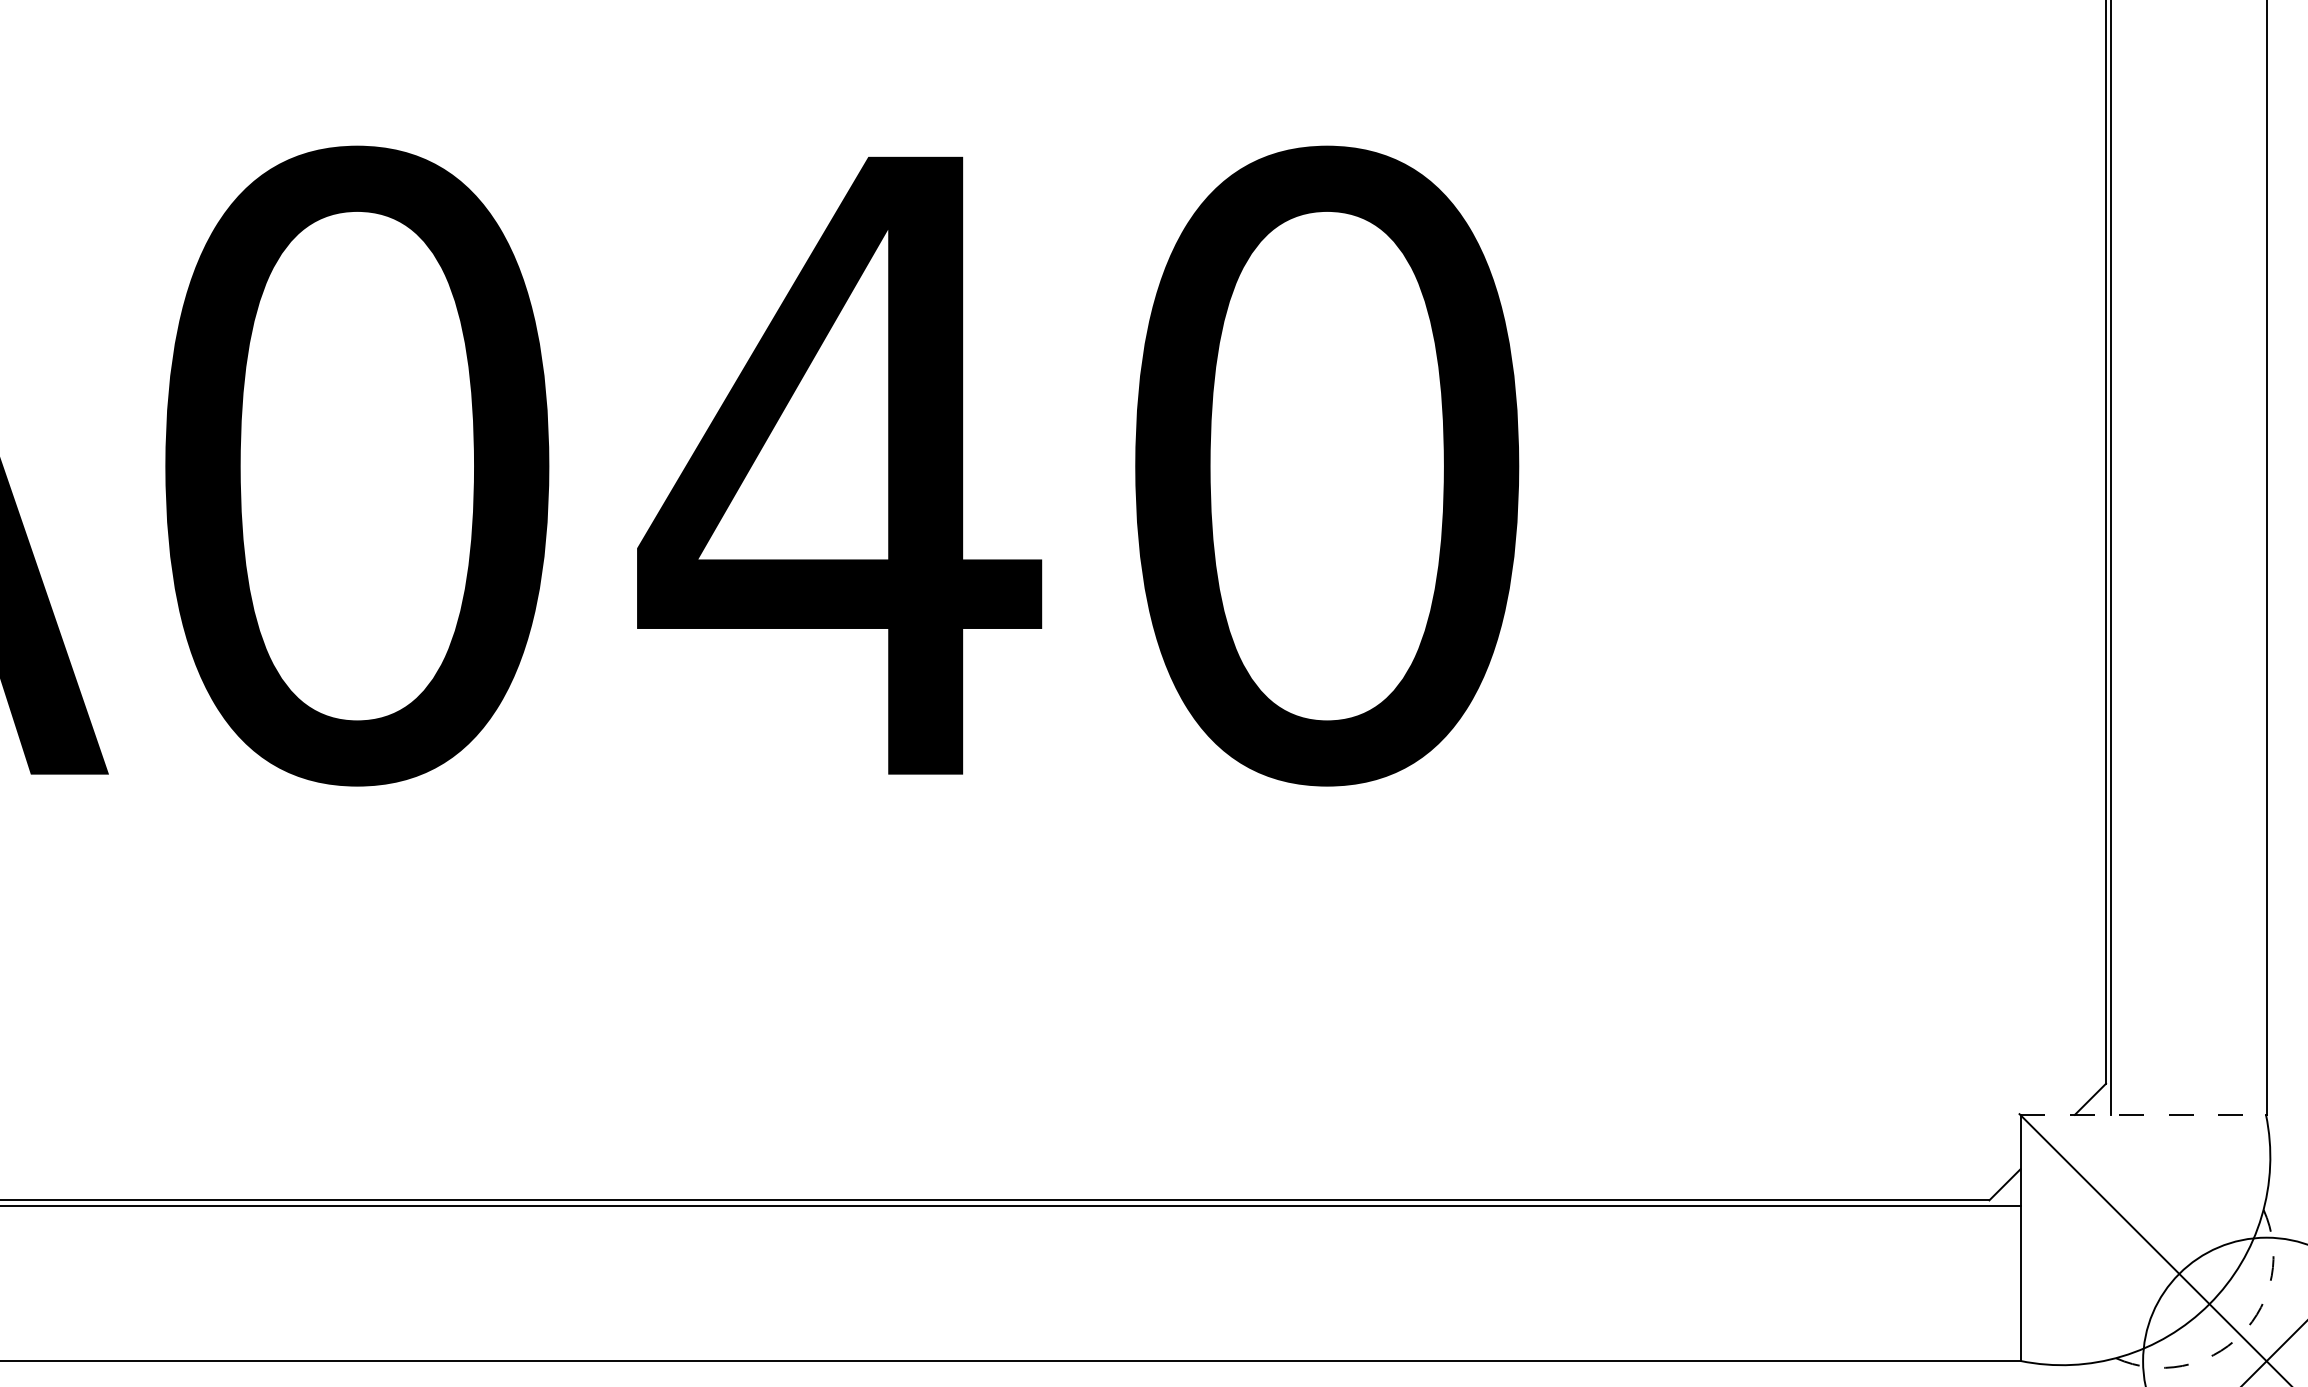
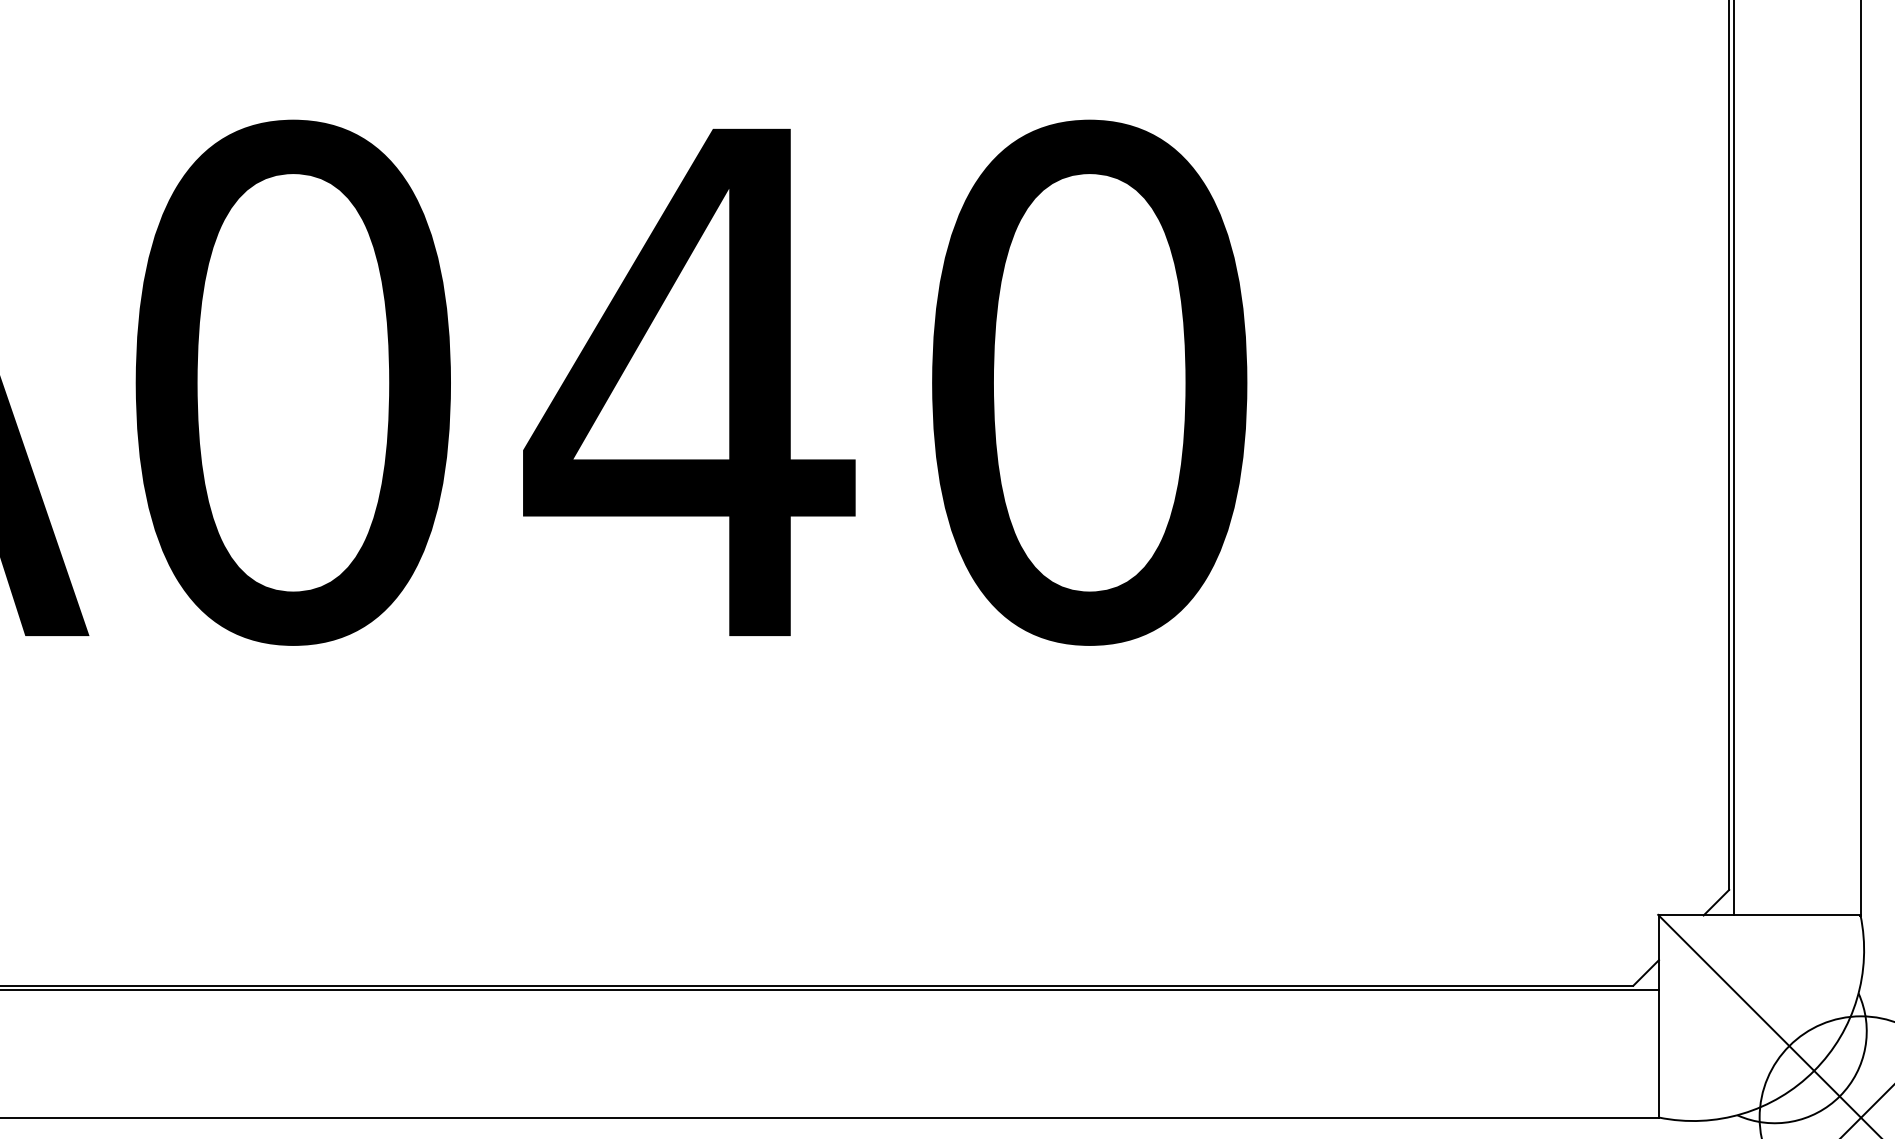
line: (2144, 1114) -> (1760, 915), dashed -> solid
arc: (2241, 1335) -> (1840, 1096), dashed -> solid

